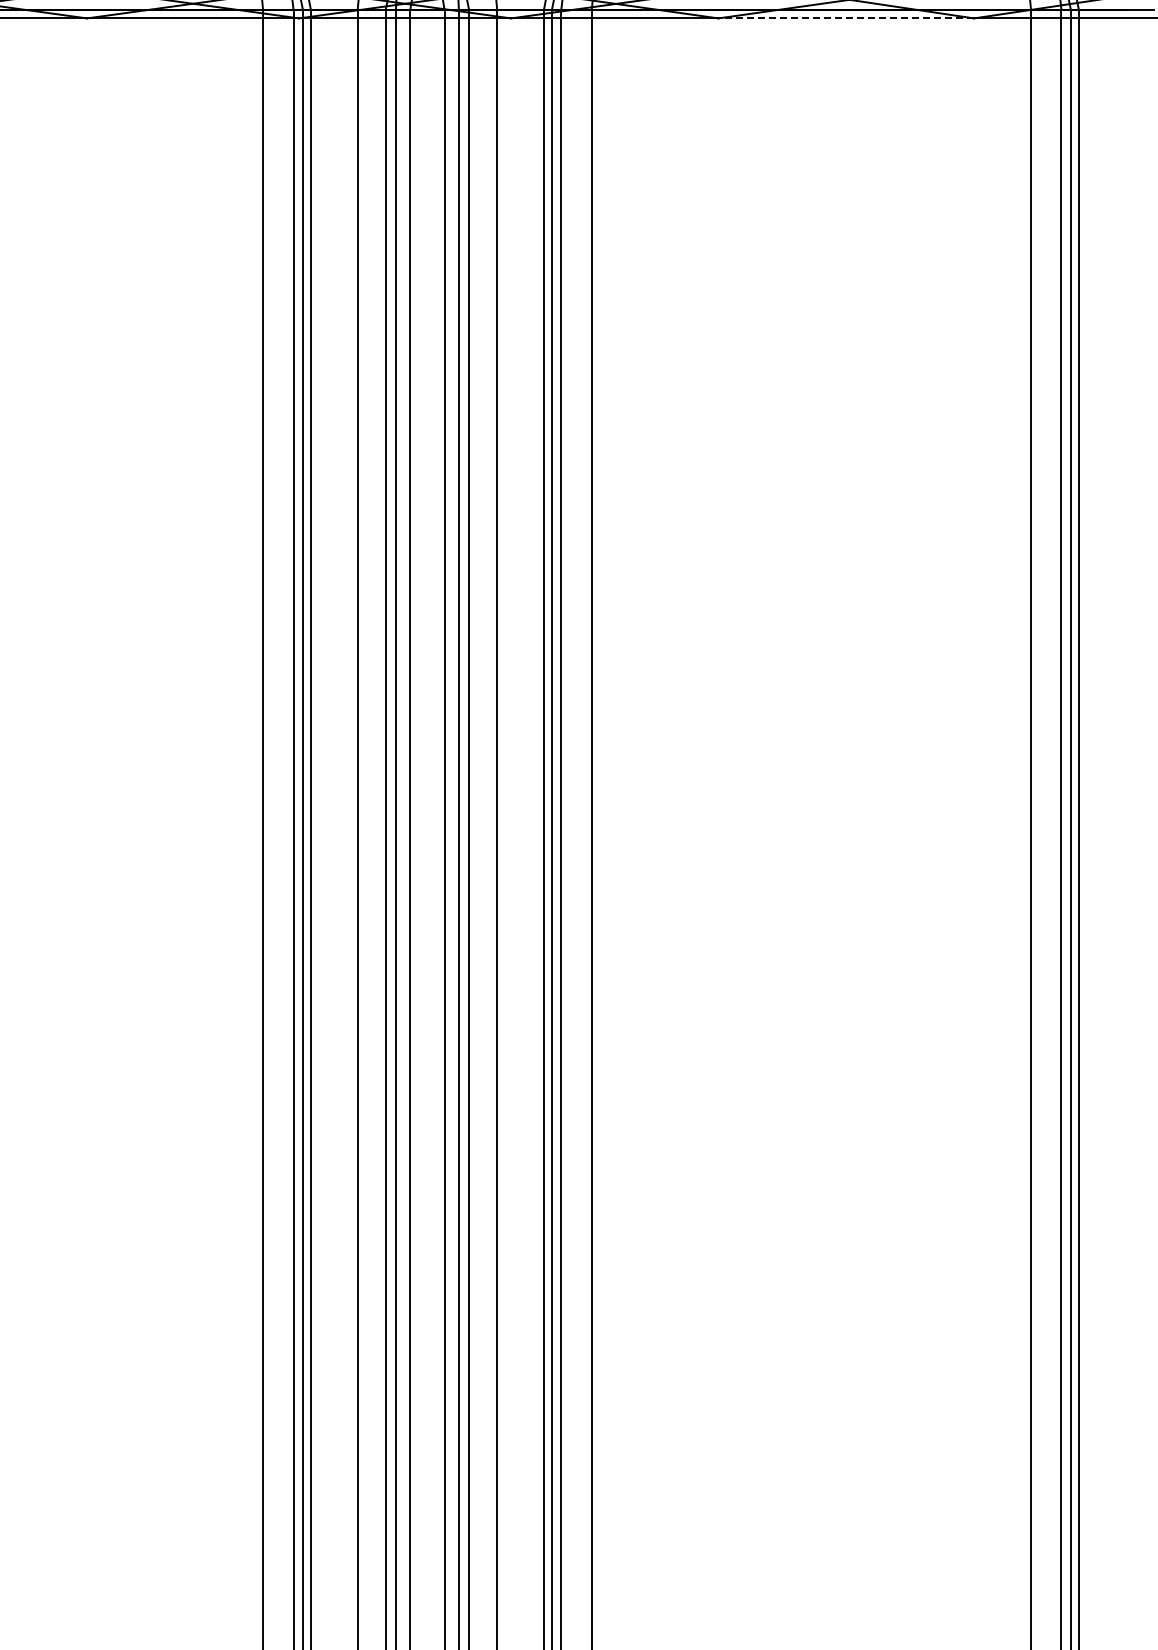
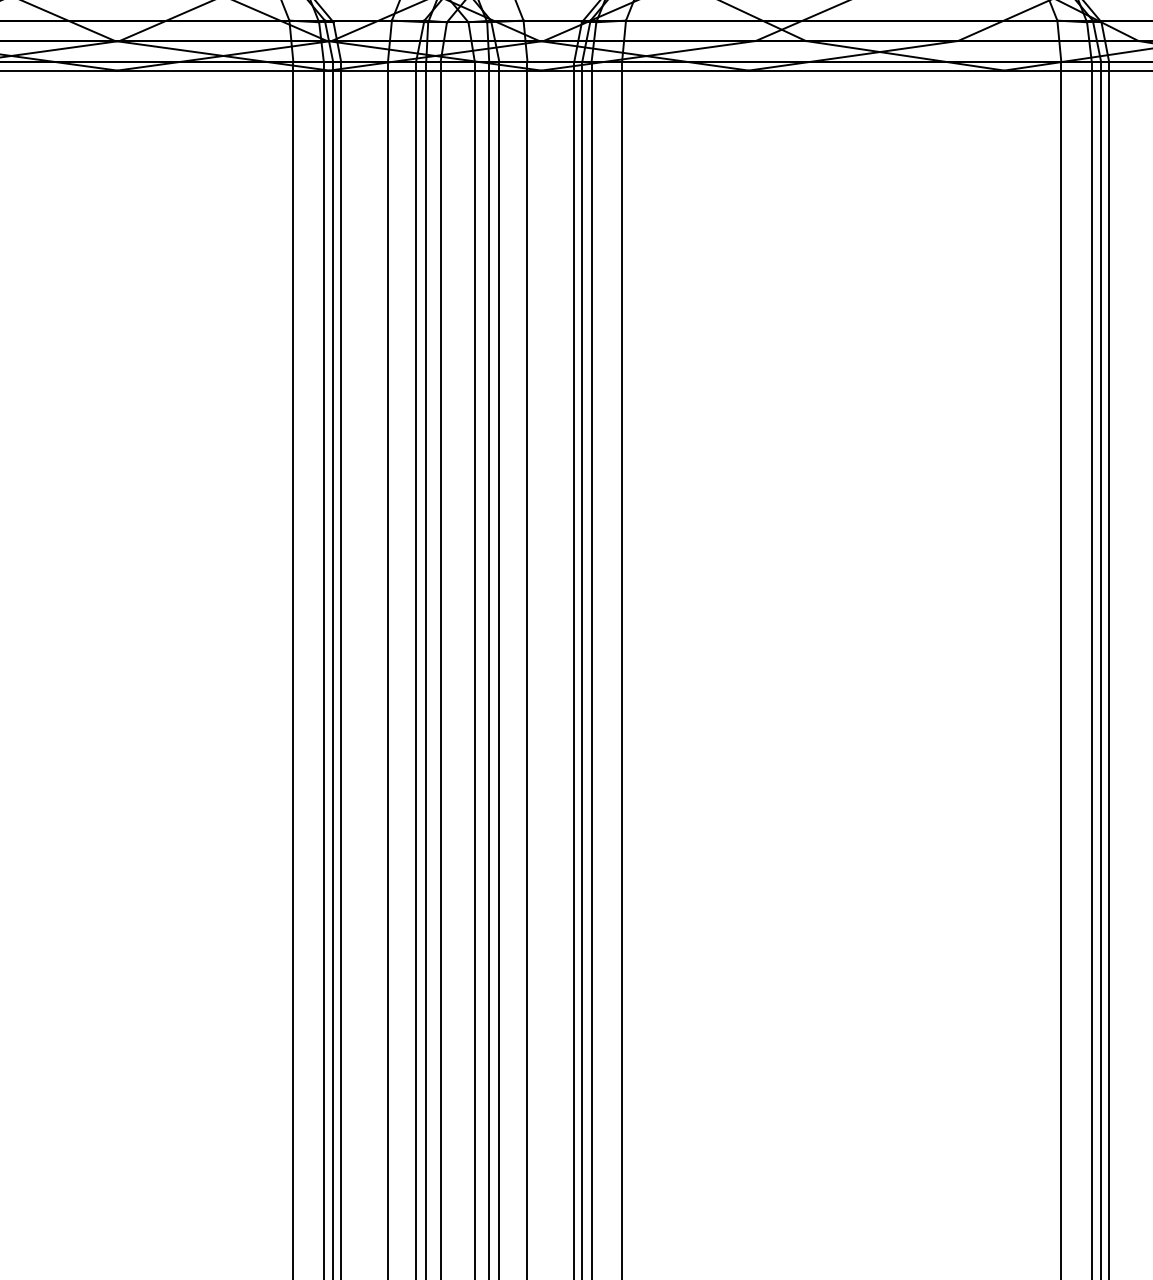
line: (846, 18) -> (876, 70), dashed -> solid

